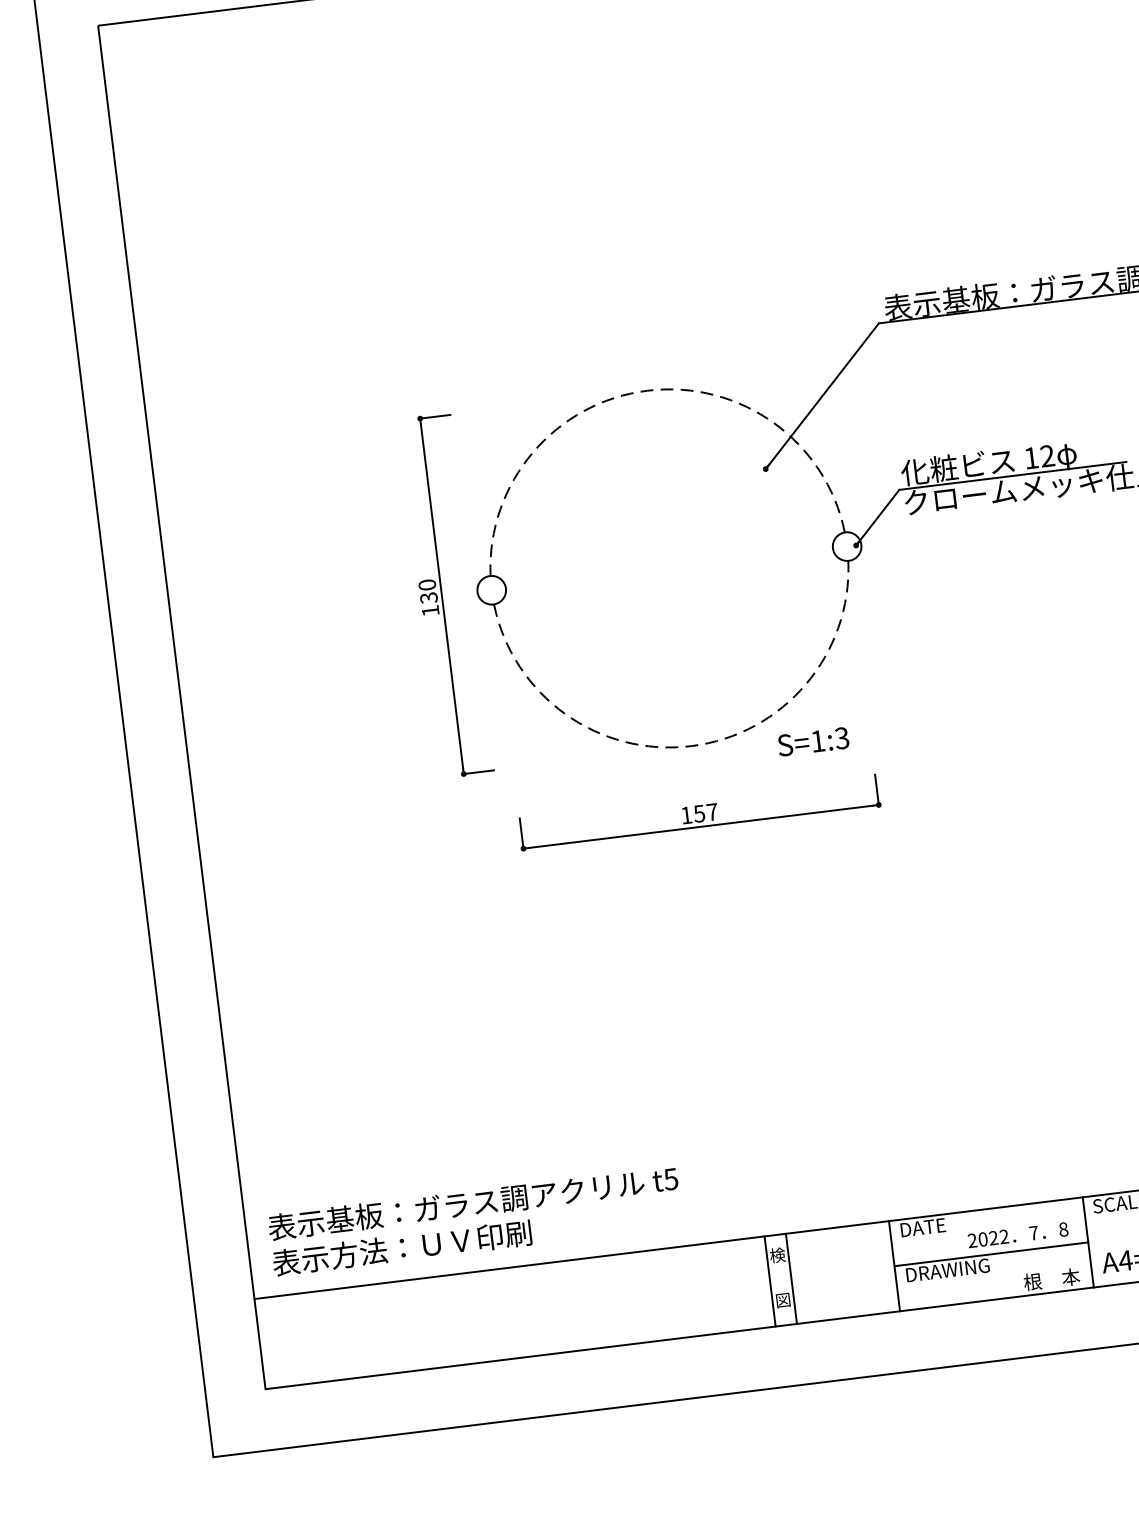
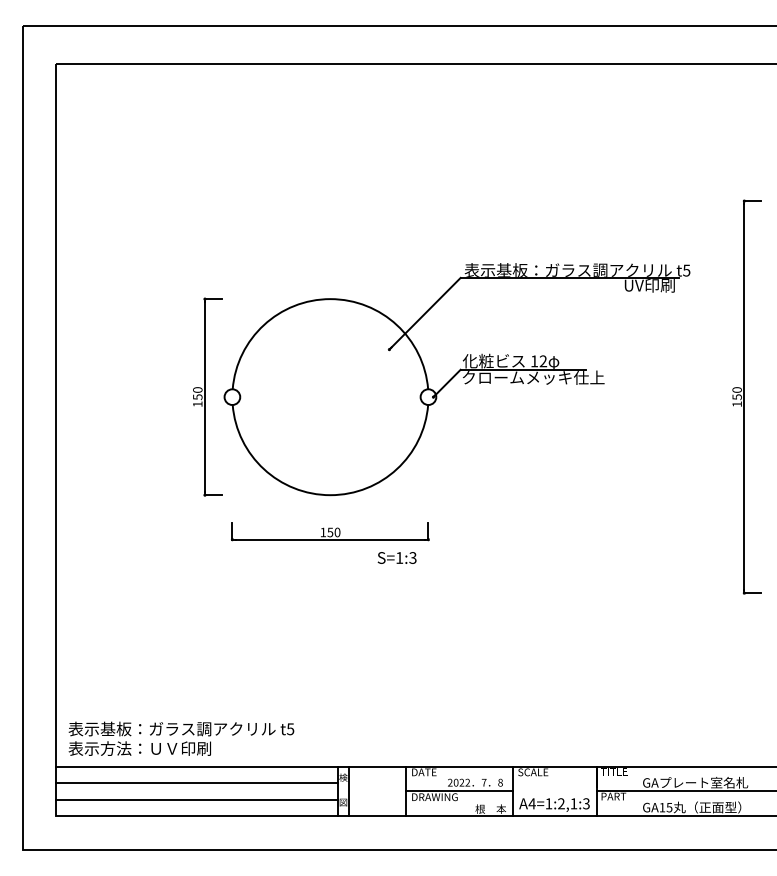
arc: (647, 391) -> (330, 299), dashed -> solid
text: (424, 597) -> (195, 396), 130 -> 150
text: (812, 741) -> (396, 557), moved
arc: (691, 746) -> (330, 495), dashed -> solid
text: (712, 812) -> (337, 532), 157 -> 150
line: (512, 1298) -> (196, 783), added
line: (516, 1327) -> (196, 799), added

